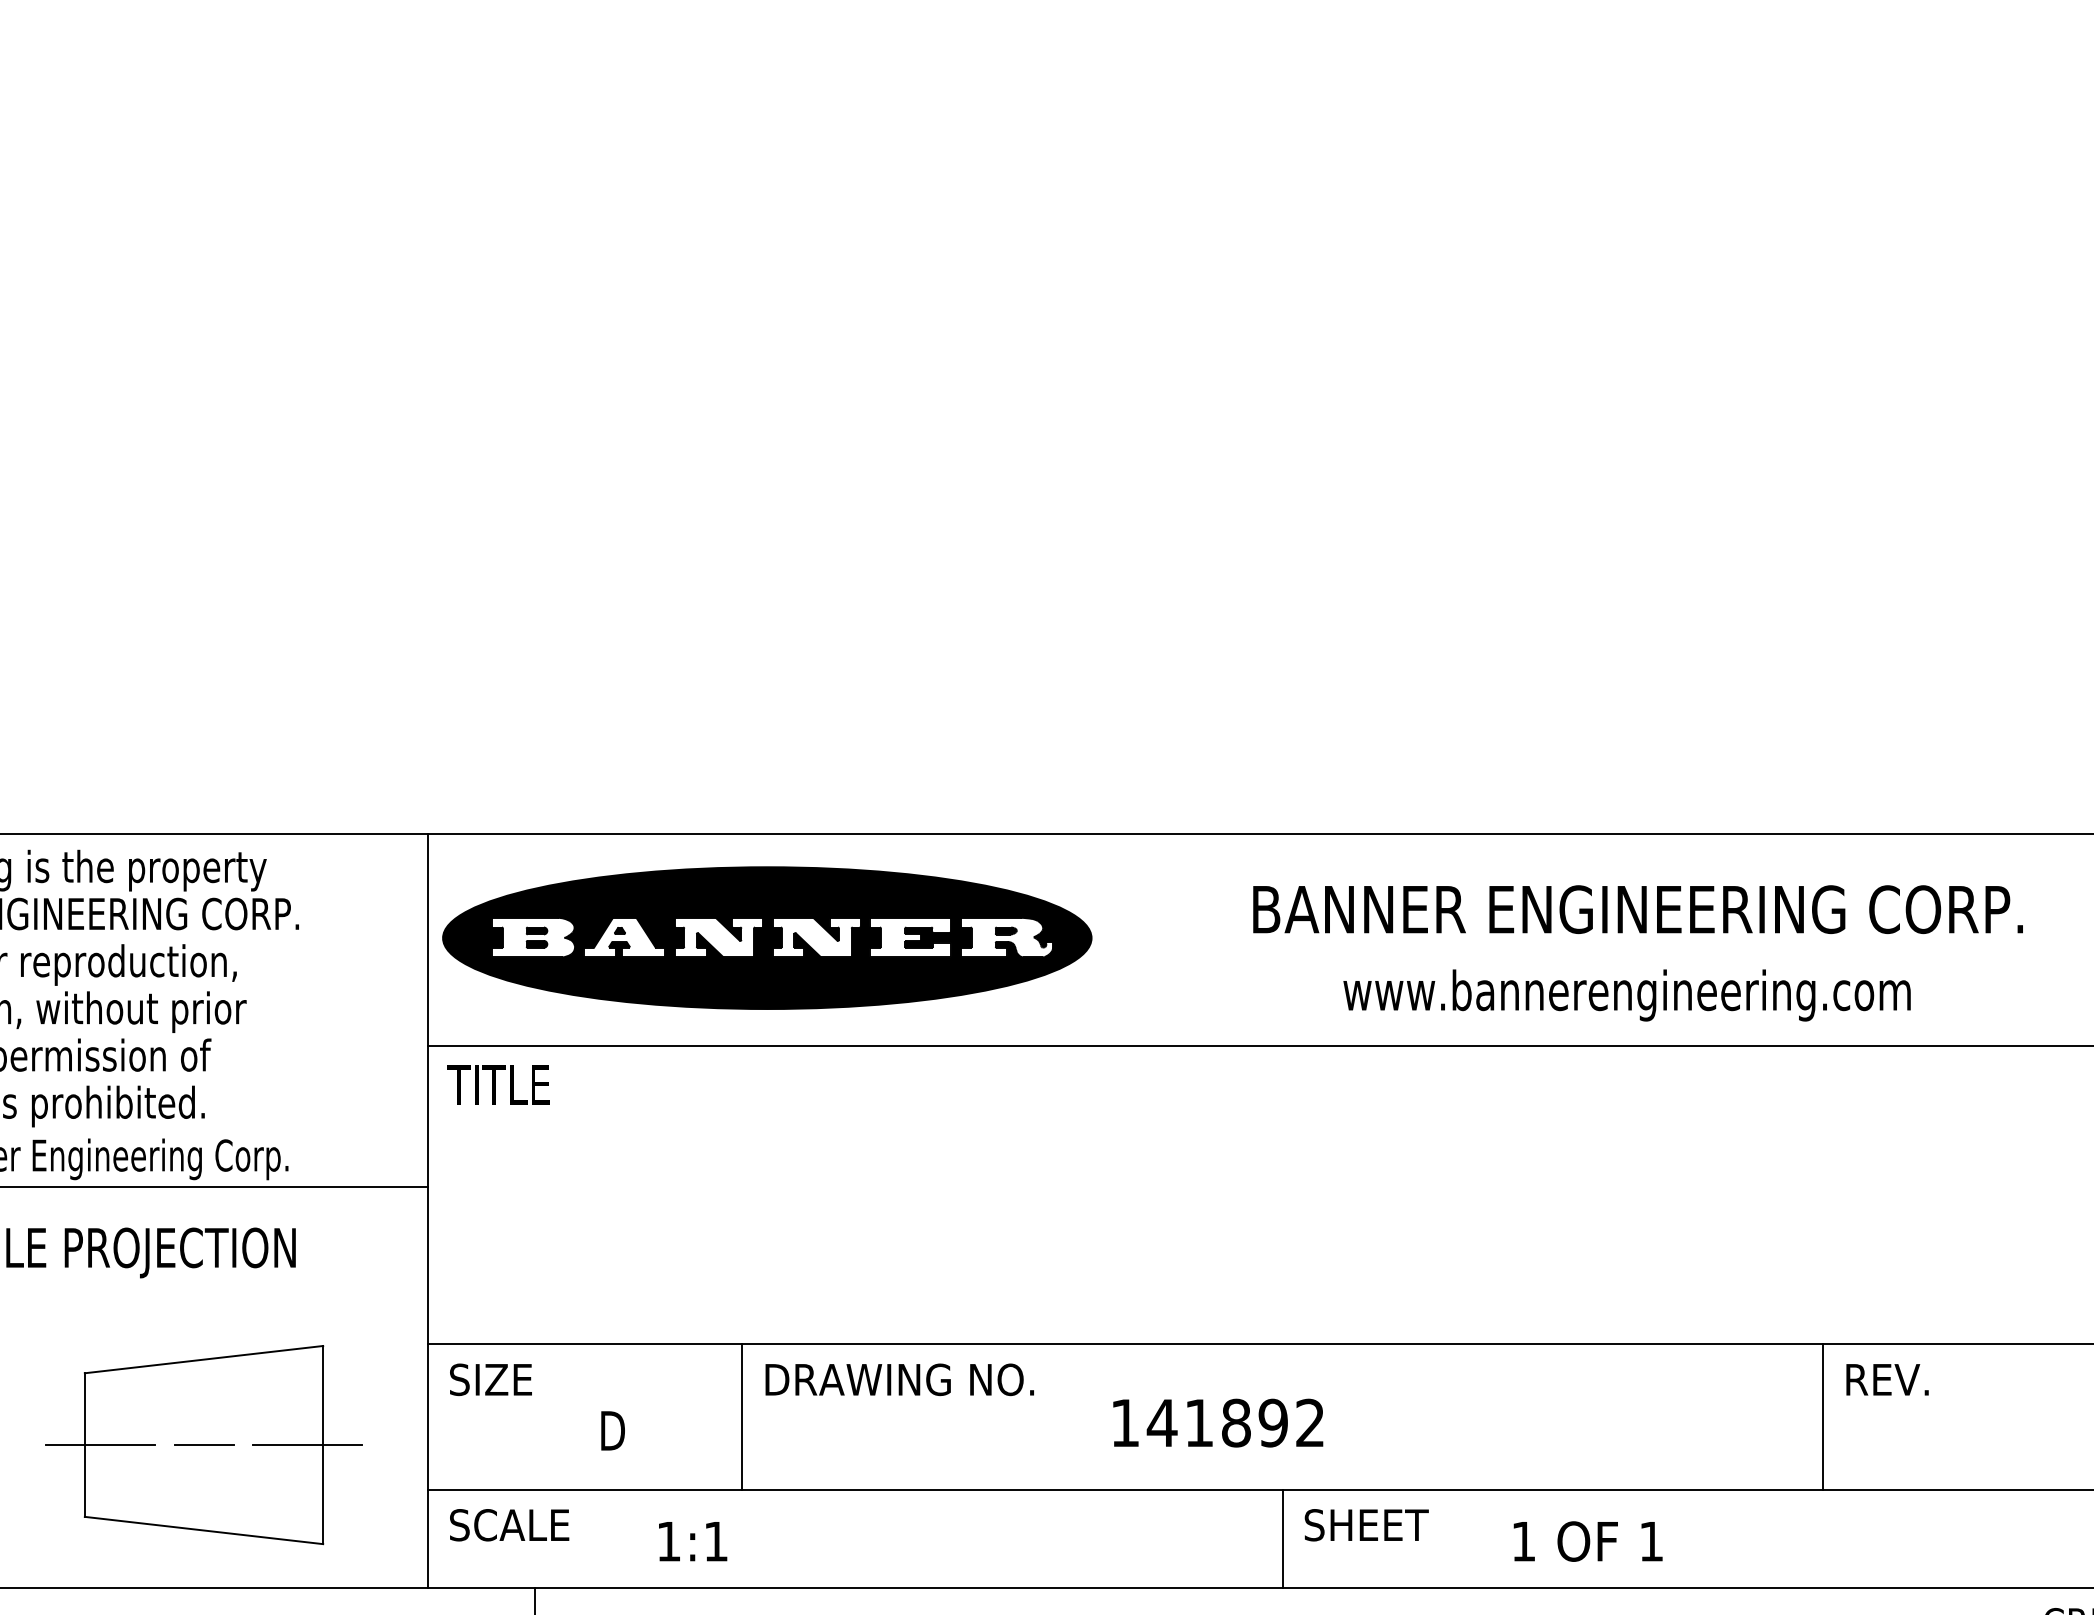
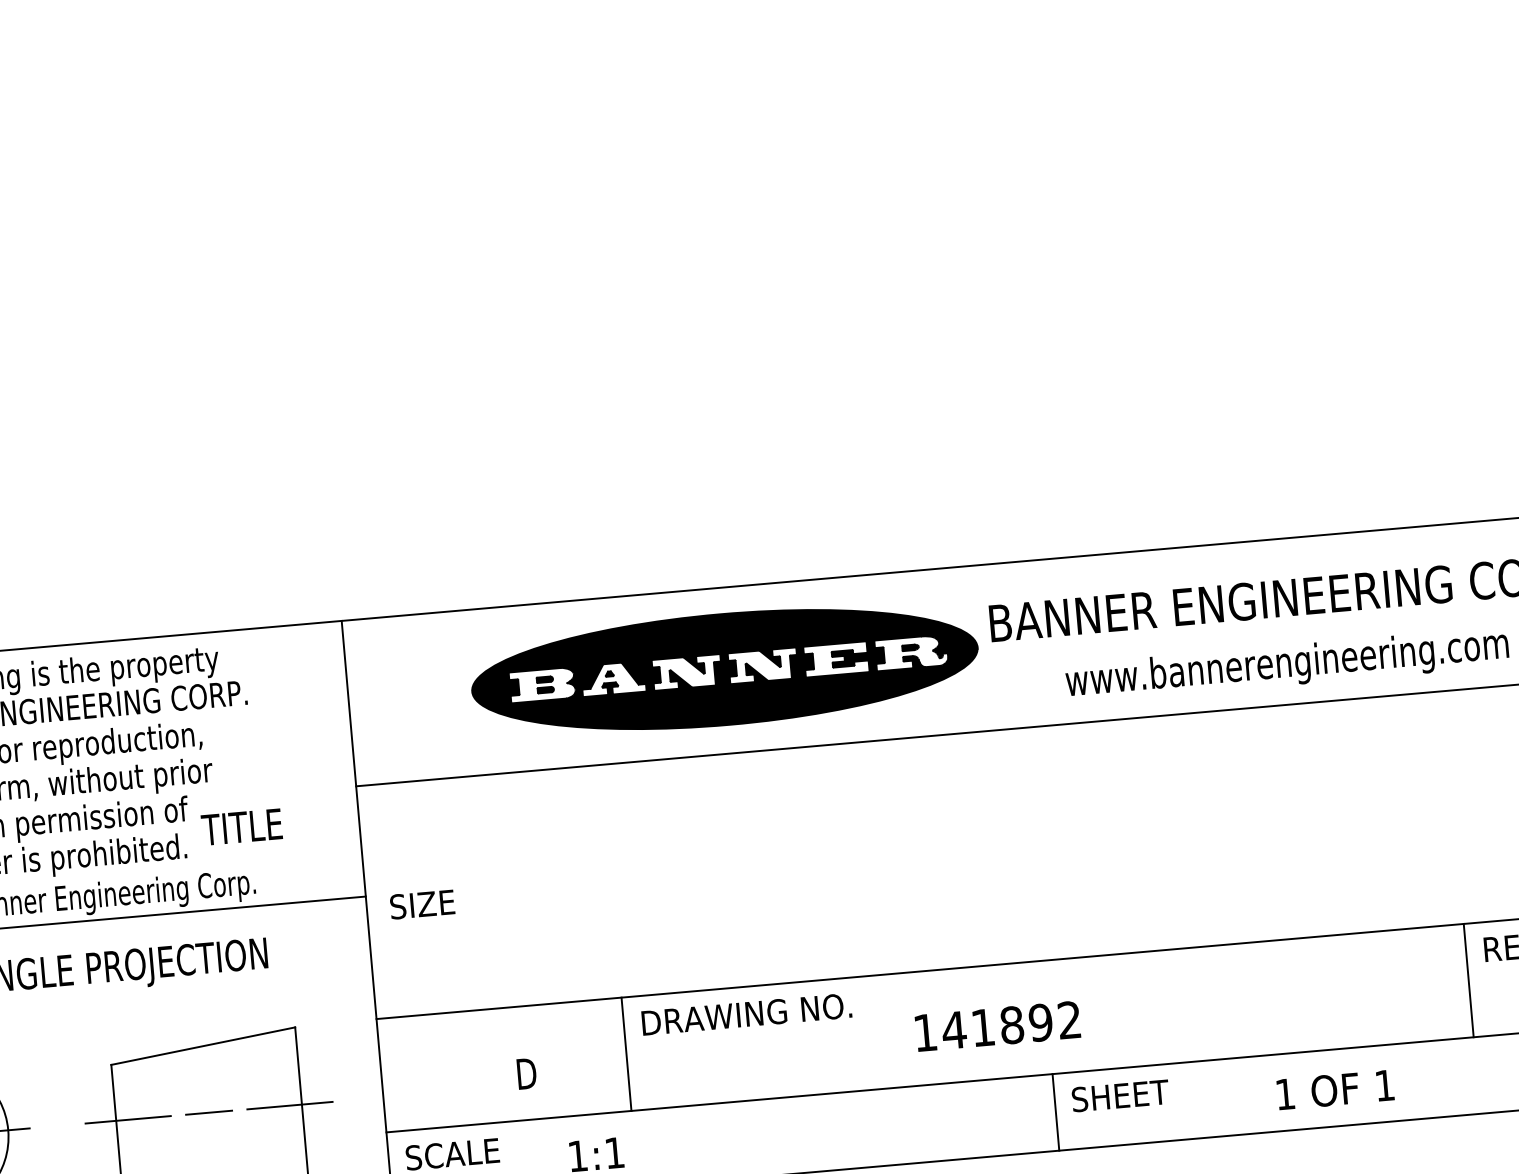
part: (767, 937) -> (725, 669), moved
text: (498, 1084) -> (241, 826), moved
text: (490, 1379) -> (422, 904), moved
text: (1587, 1541) -> (1335, 1089), moved

